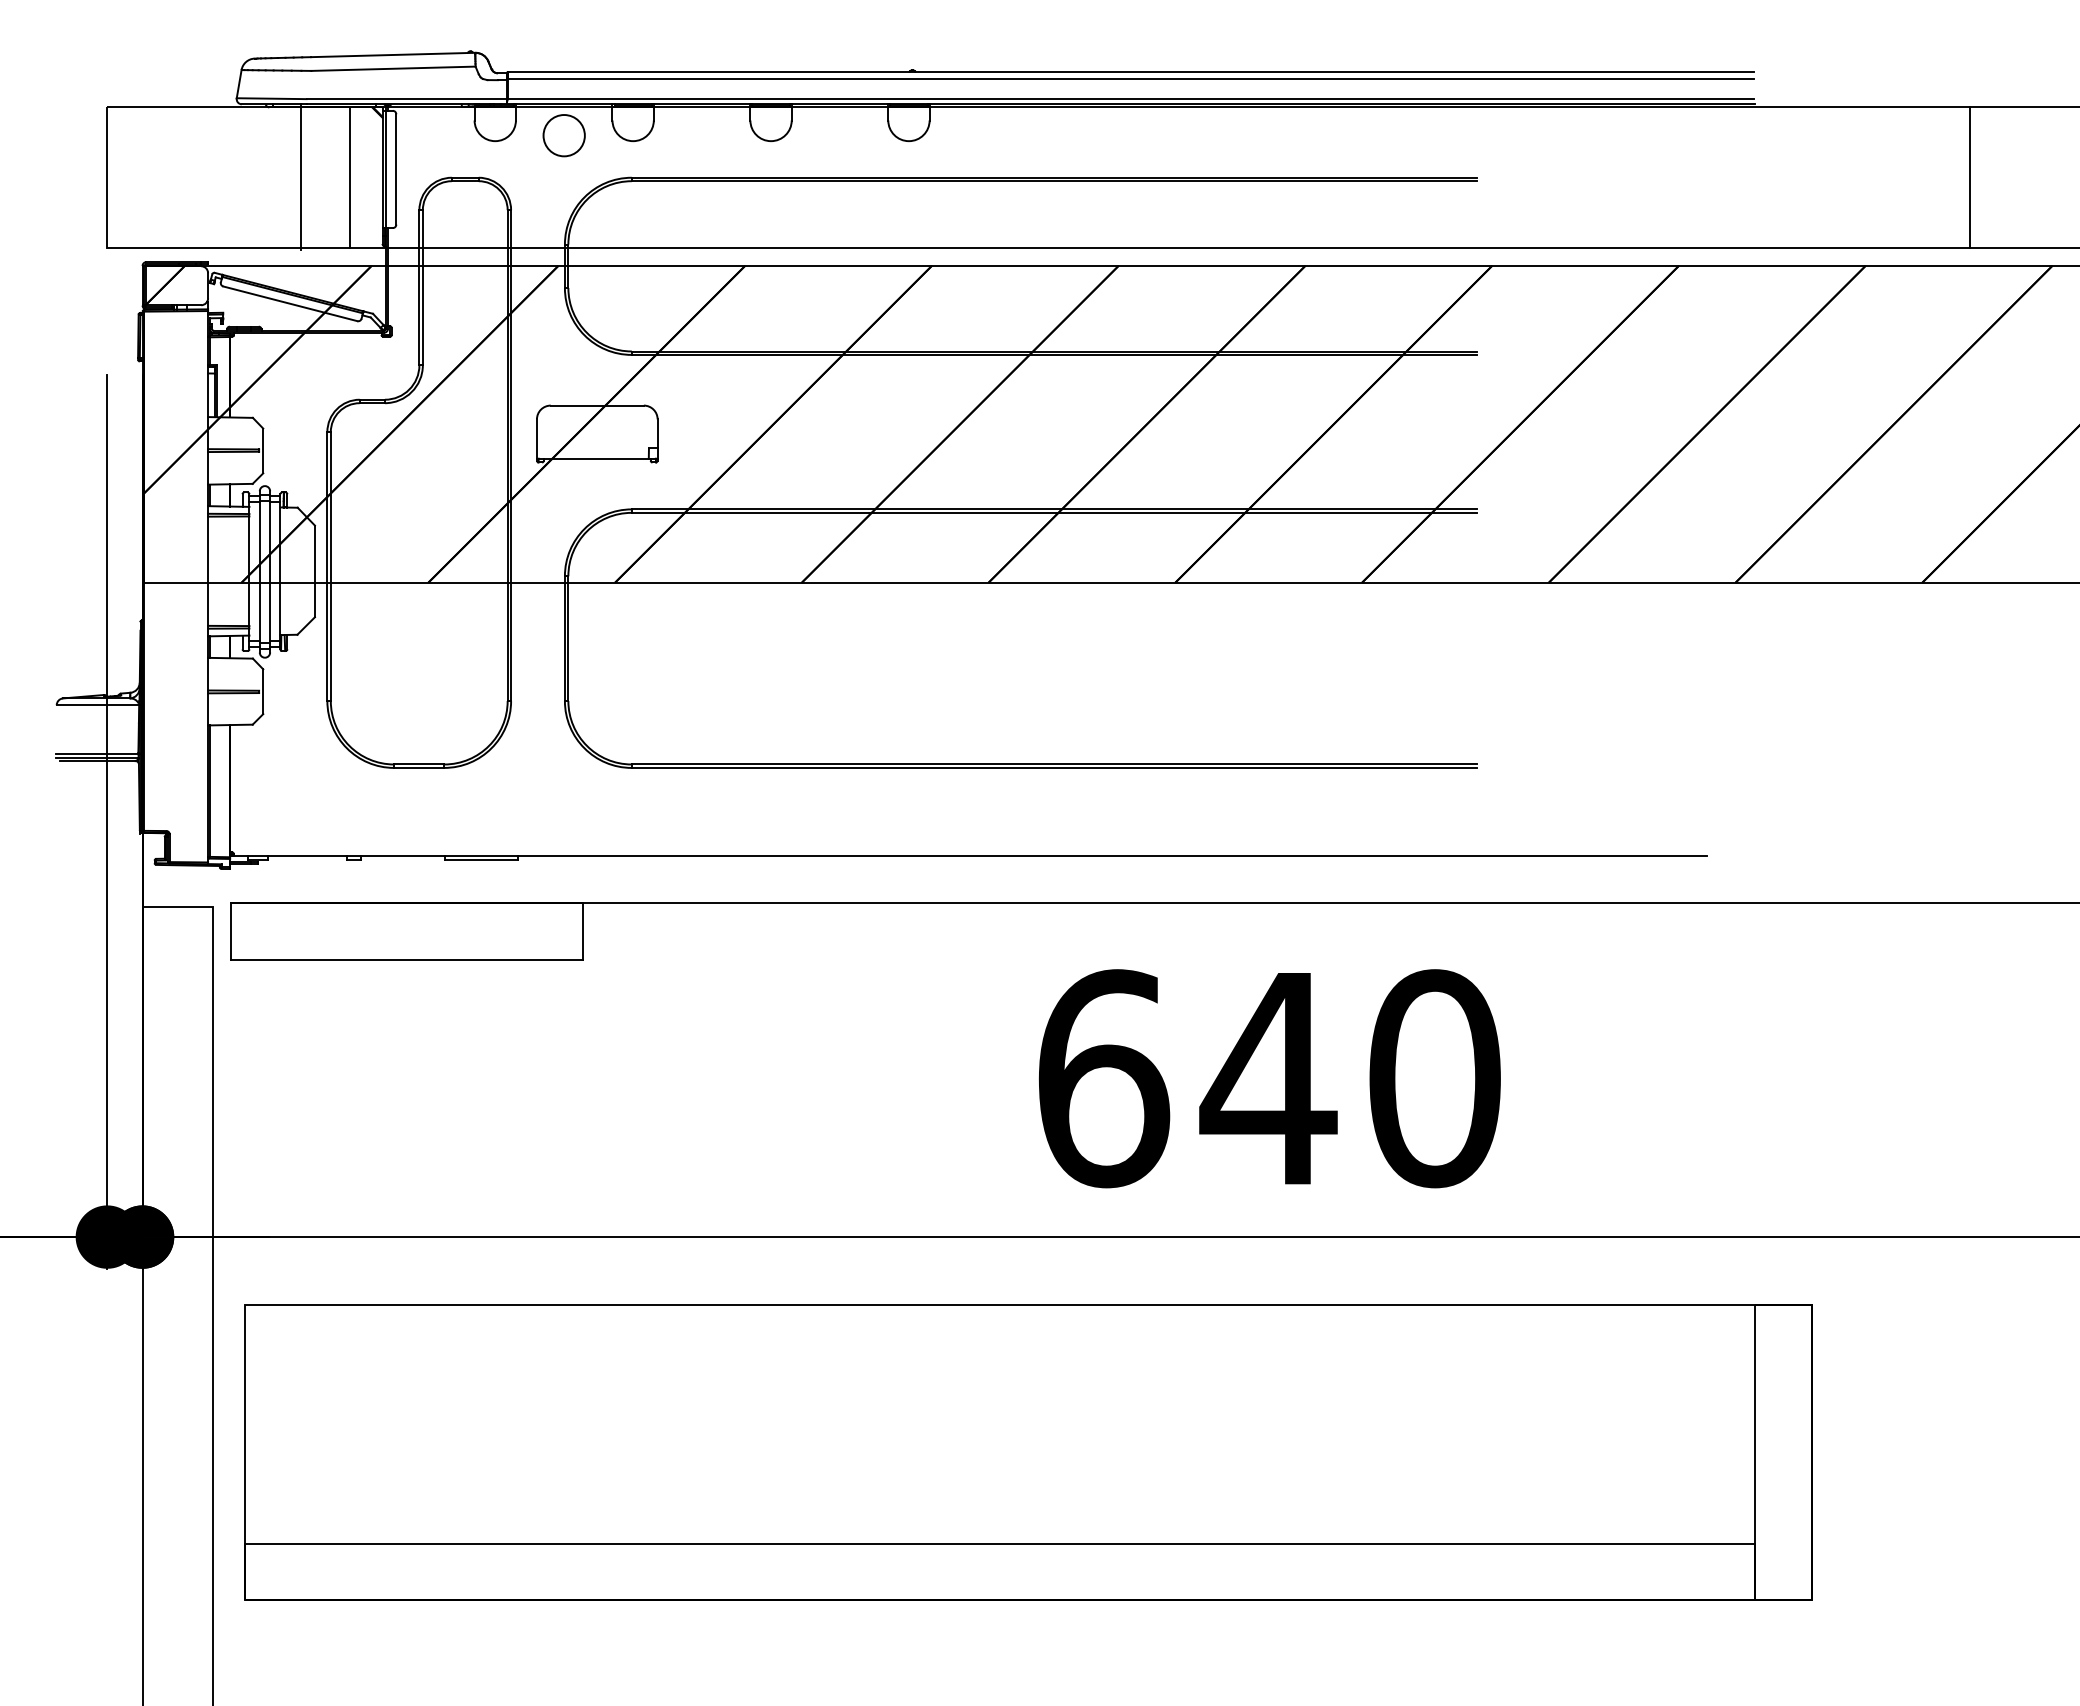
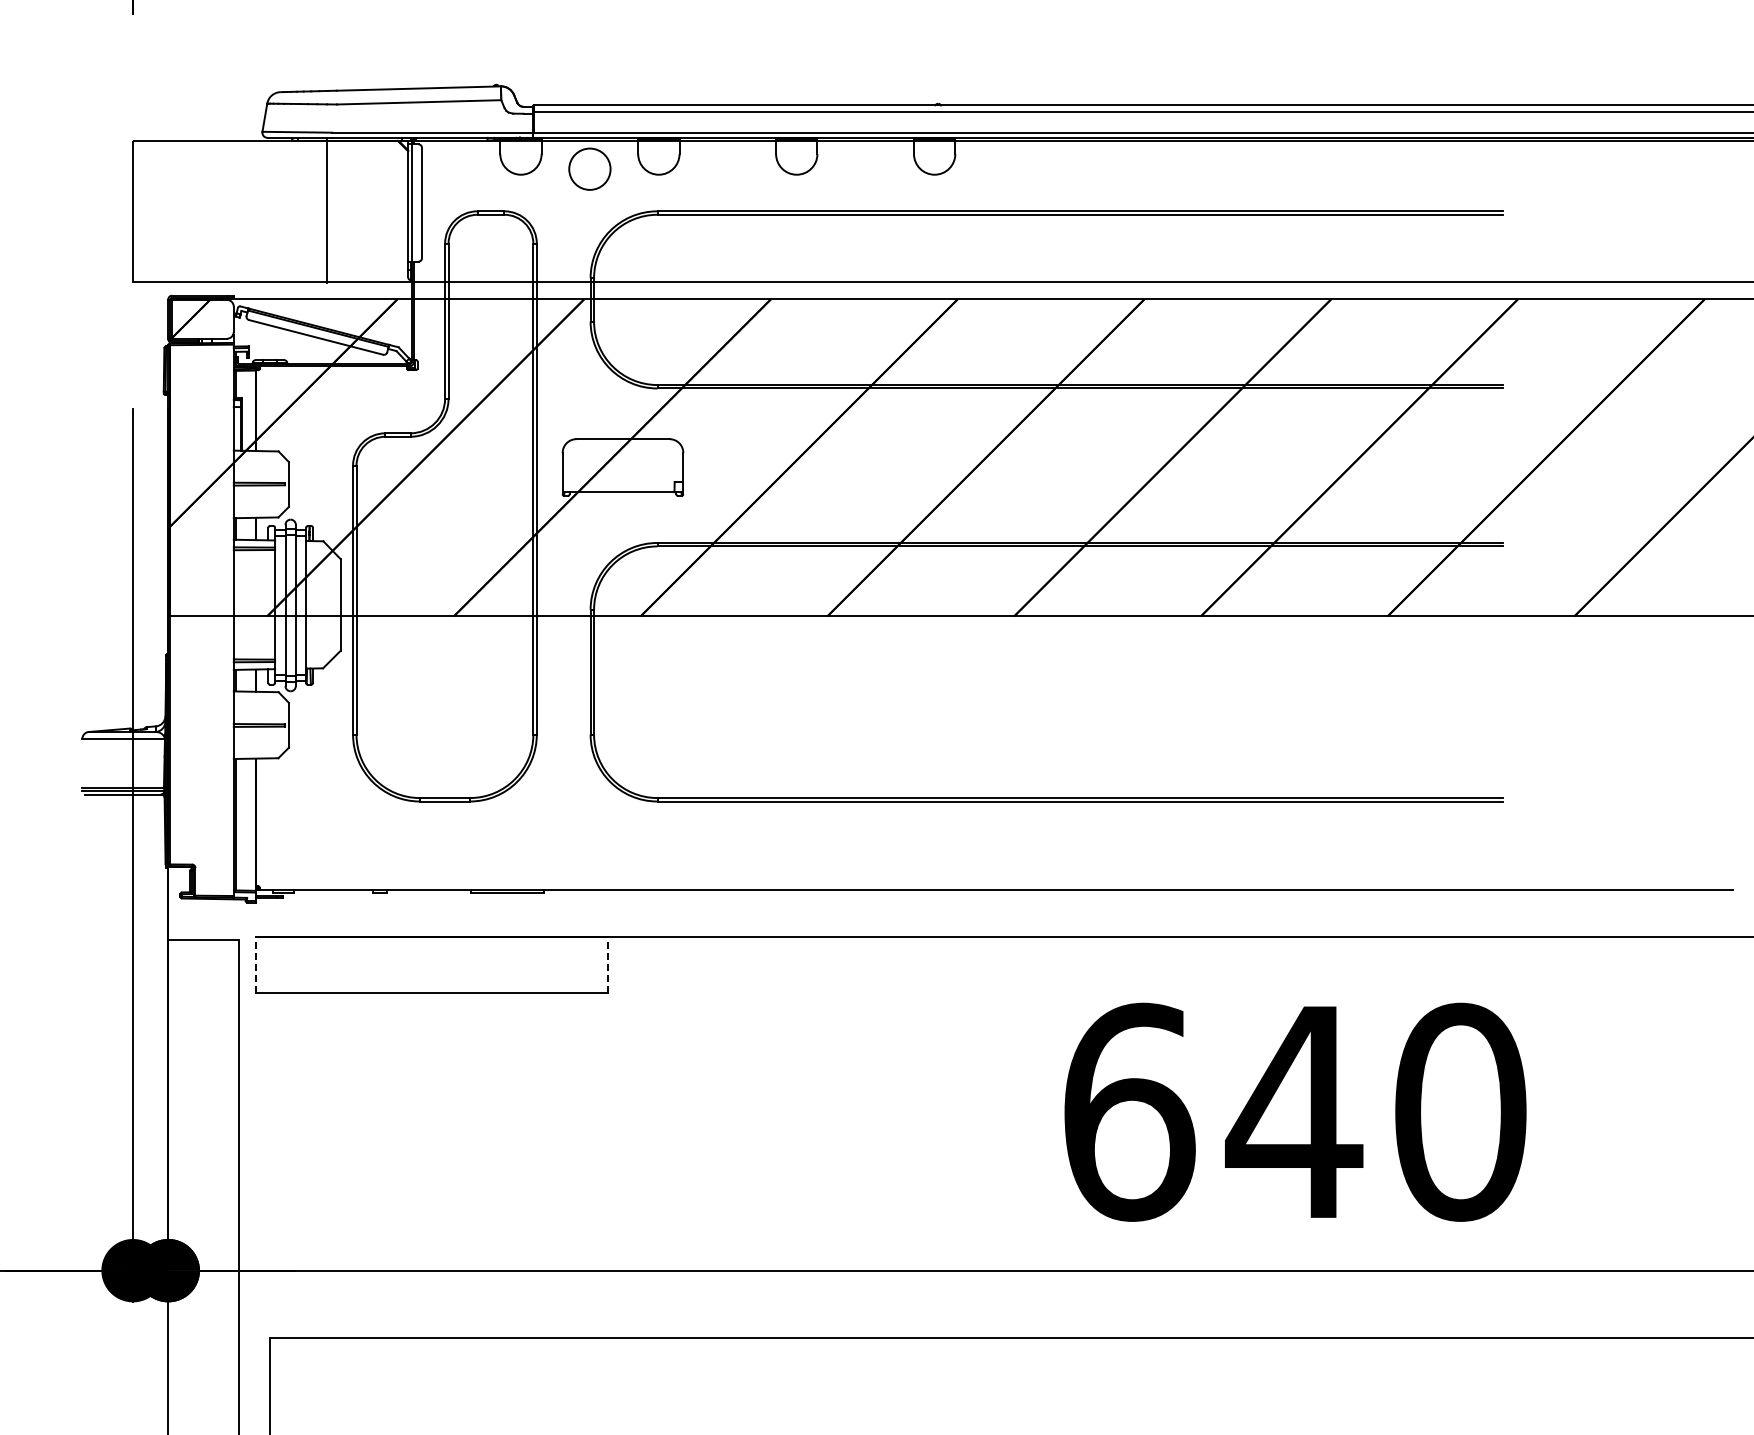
line: (350, 177) -> (376, 211), removed
line: (230, 930) -> (256, 964), solid -> dashed
line: (582, 930) -> (608, 964), solid -> dashed

